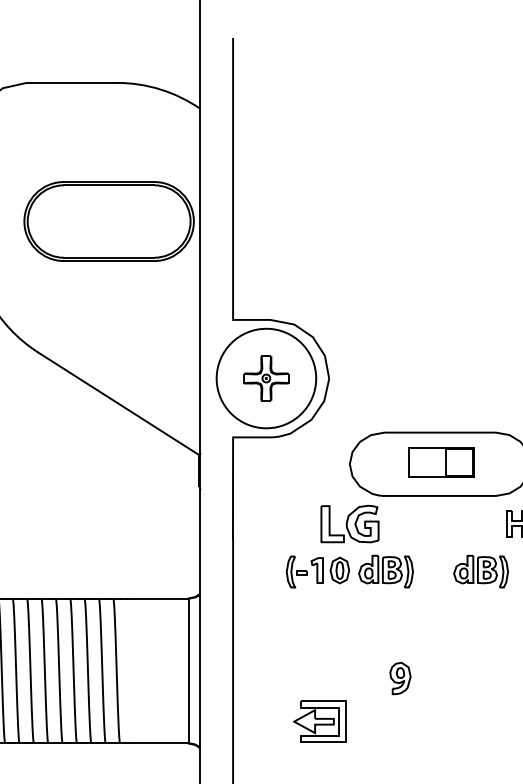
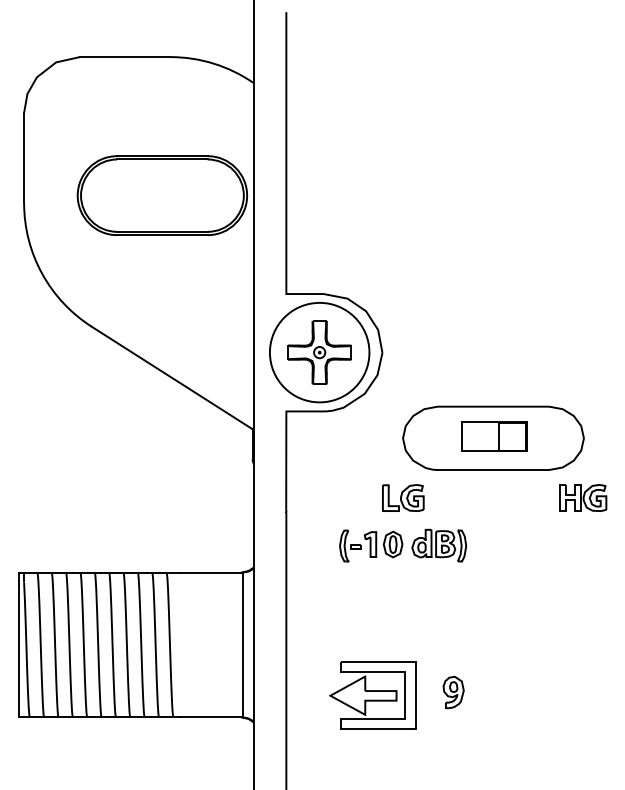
part: (266, 378) -> (319, 352), size x1.43
part: (350, 523) -> (403, 497), size x0.71
part: (481, 571) -> (534, 545), removed
part: (400, 678) -> (453, 692), moved
part: (319, 721) -> (372, 695), size x1.67

